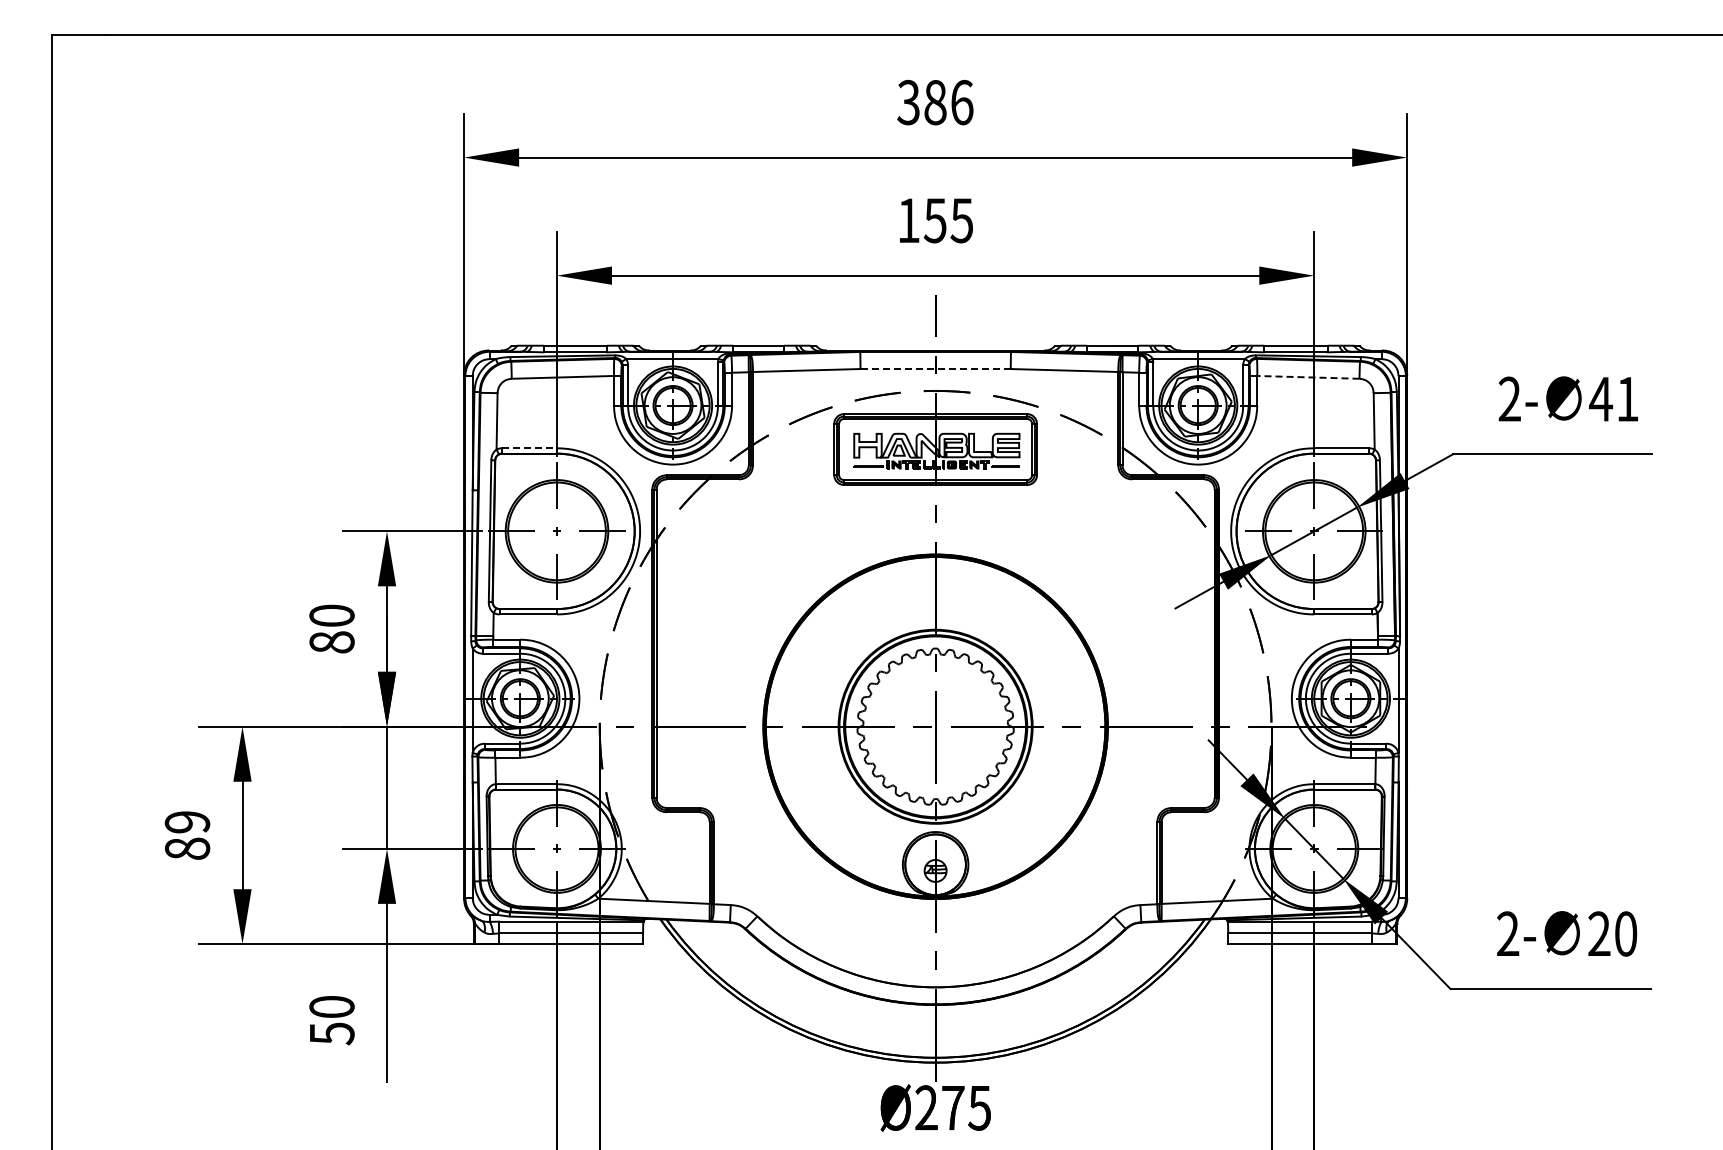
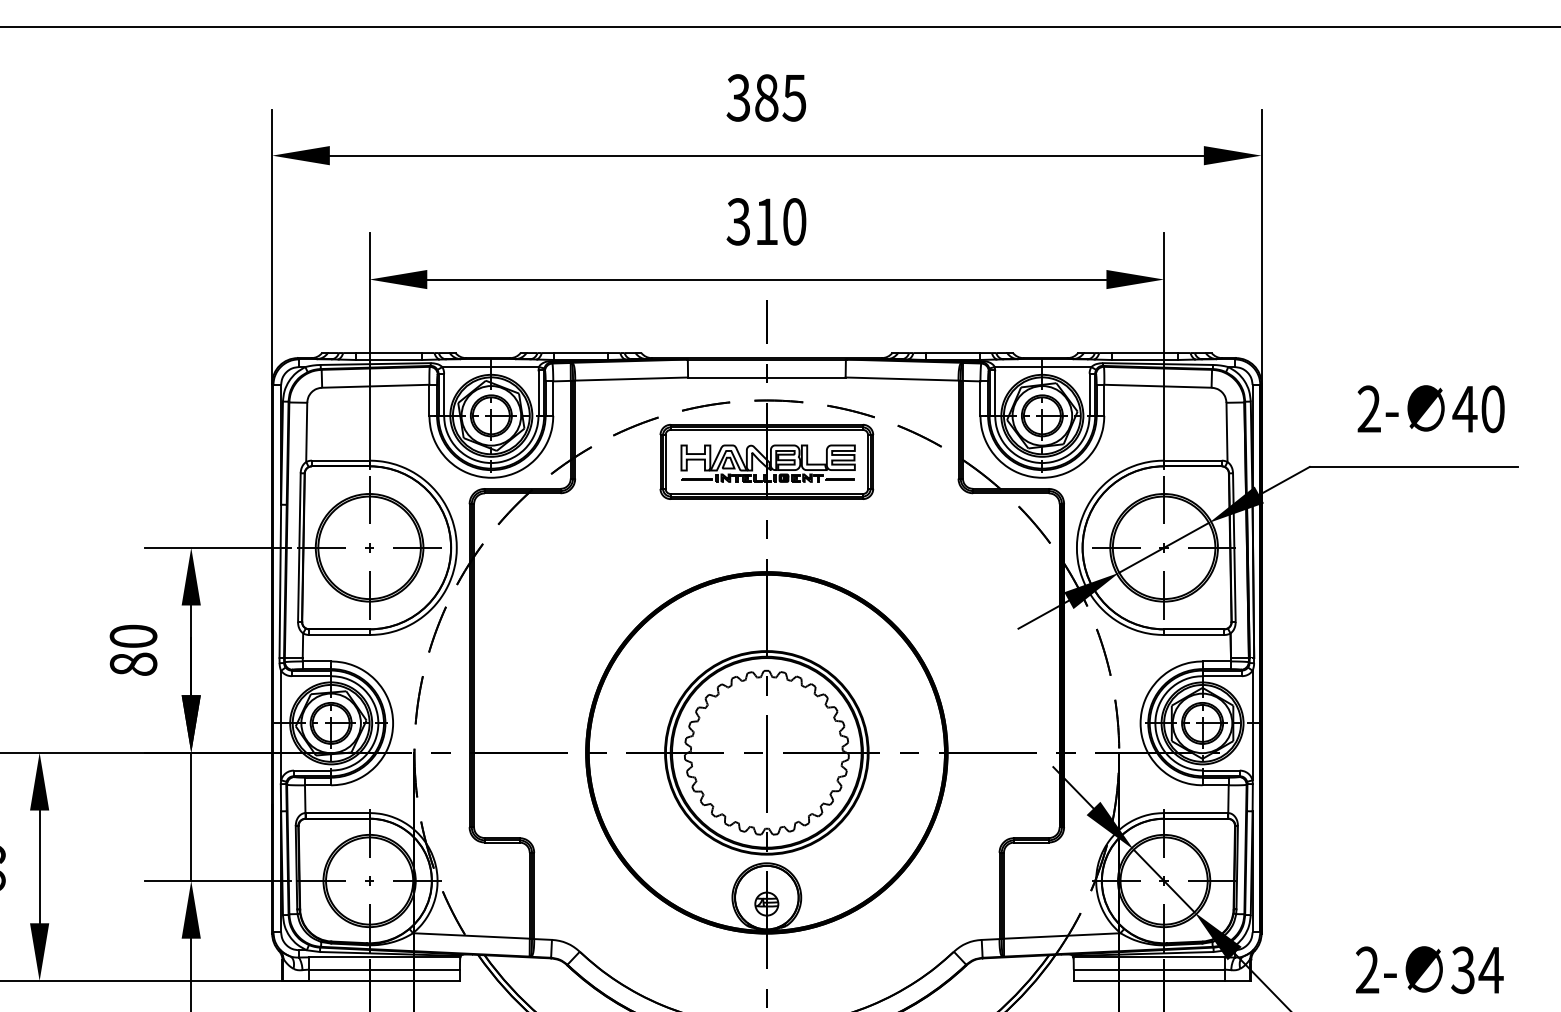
text: (961, 102) -> (794, 97), 386 -> 385
text: (935, 220) -> (766, 221), 155 -> 310
line: (935, 369) -> (766, 377), dashed -> solid
line: (1307, 377) -> (1157, 386), dashed -> solid
text: (1627, 398) -> (1492, 408), 41 -> 40
line: (530, 448) -> (341, 460), dashed -> solid
text: (1612, 933) -> (1477, 969), 20 -> 34

